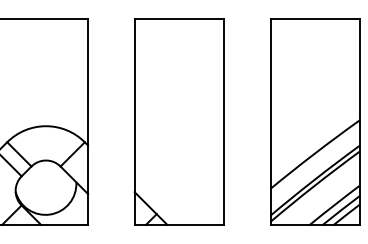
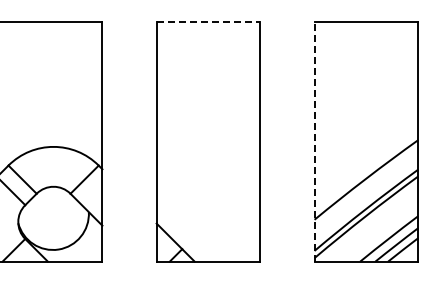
line: (179, 19) -> (208, 22), solid -> dashed
line: (270, 121) -> (314, 141), solid -> dashed

